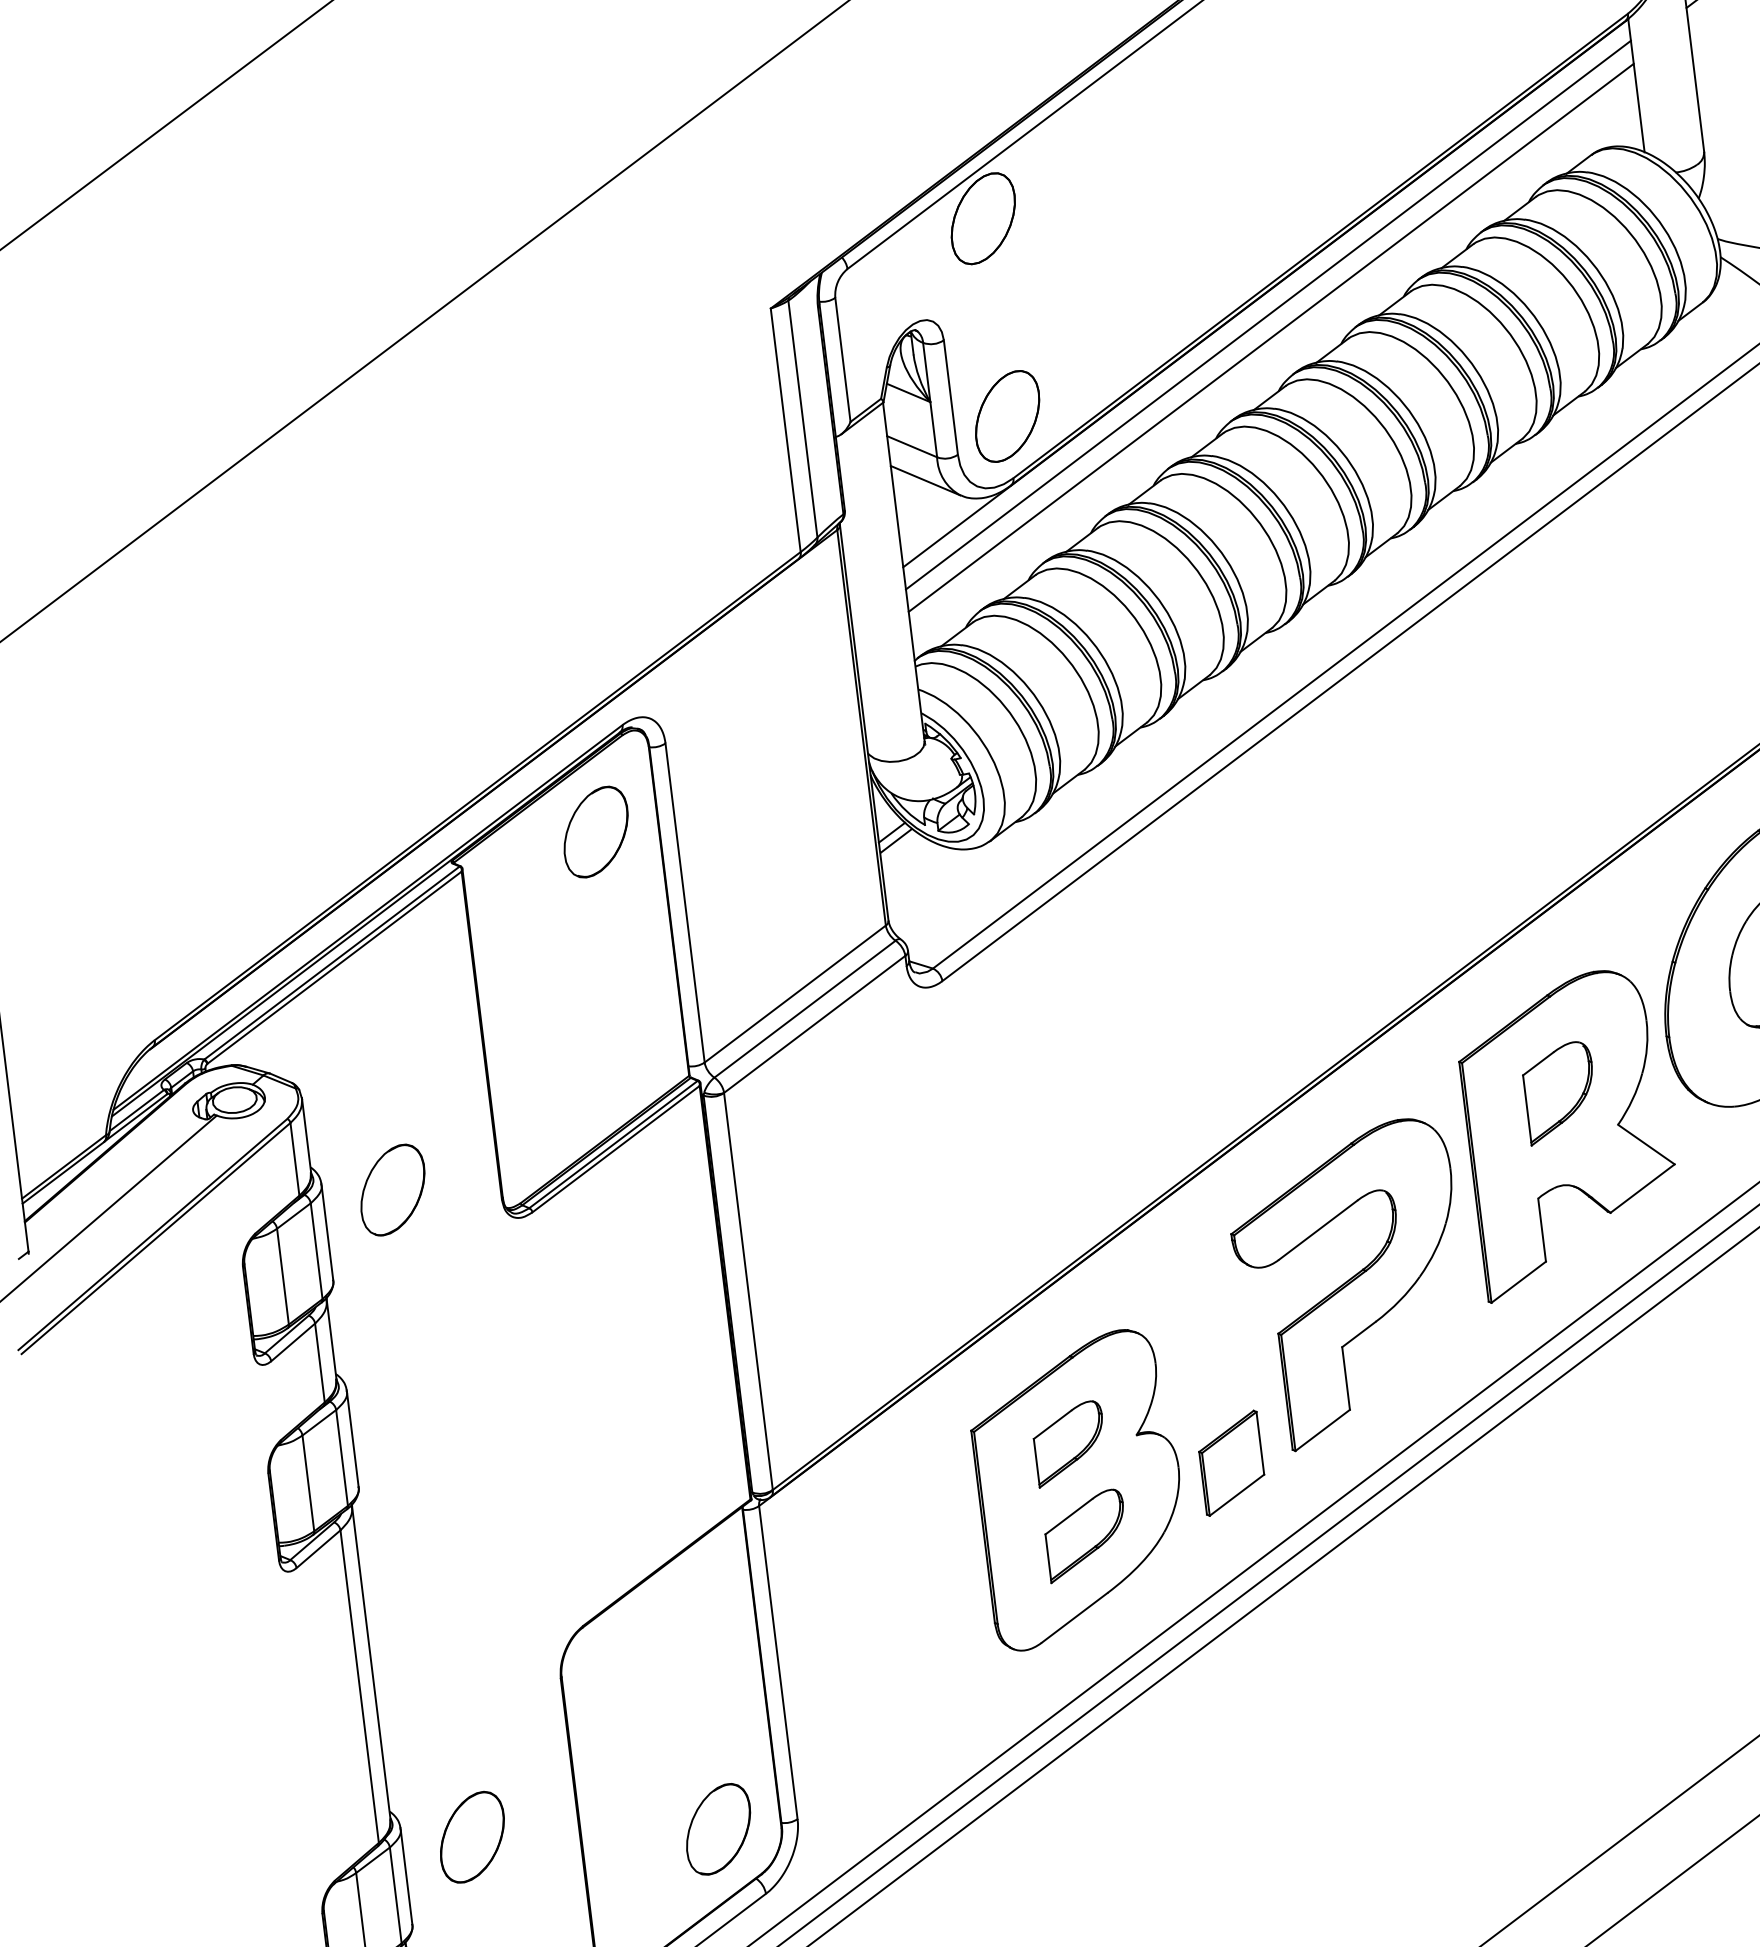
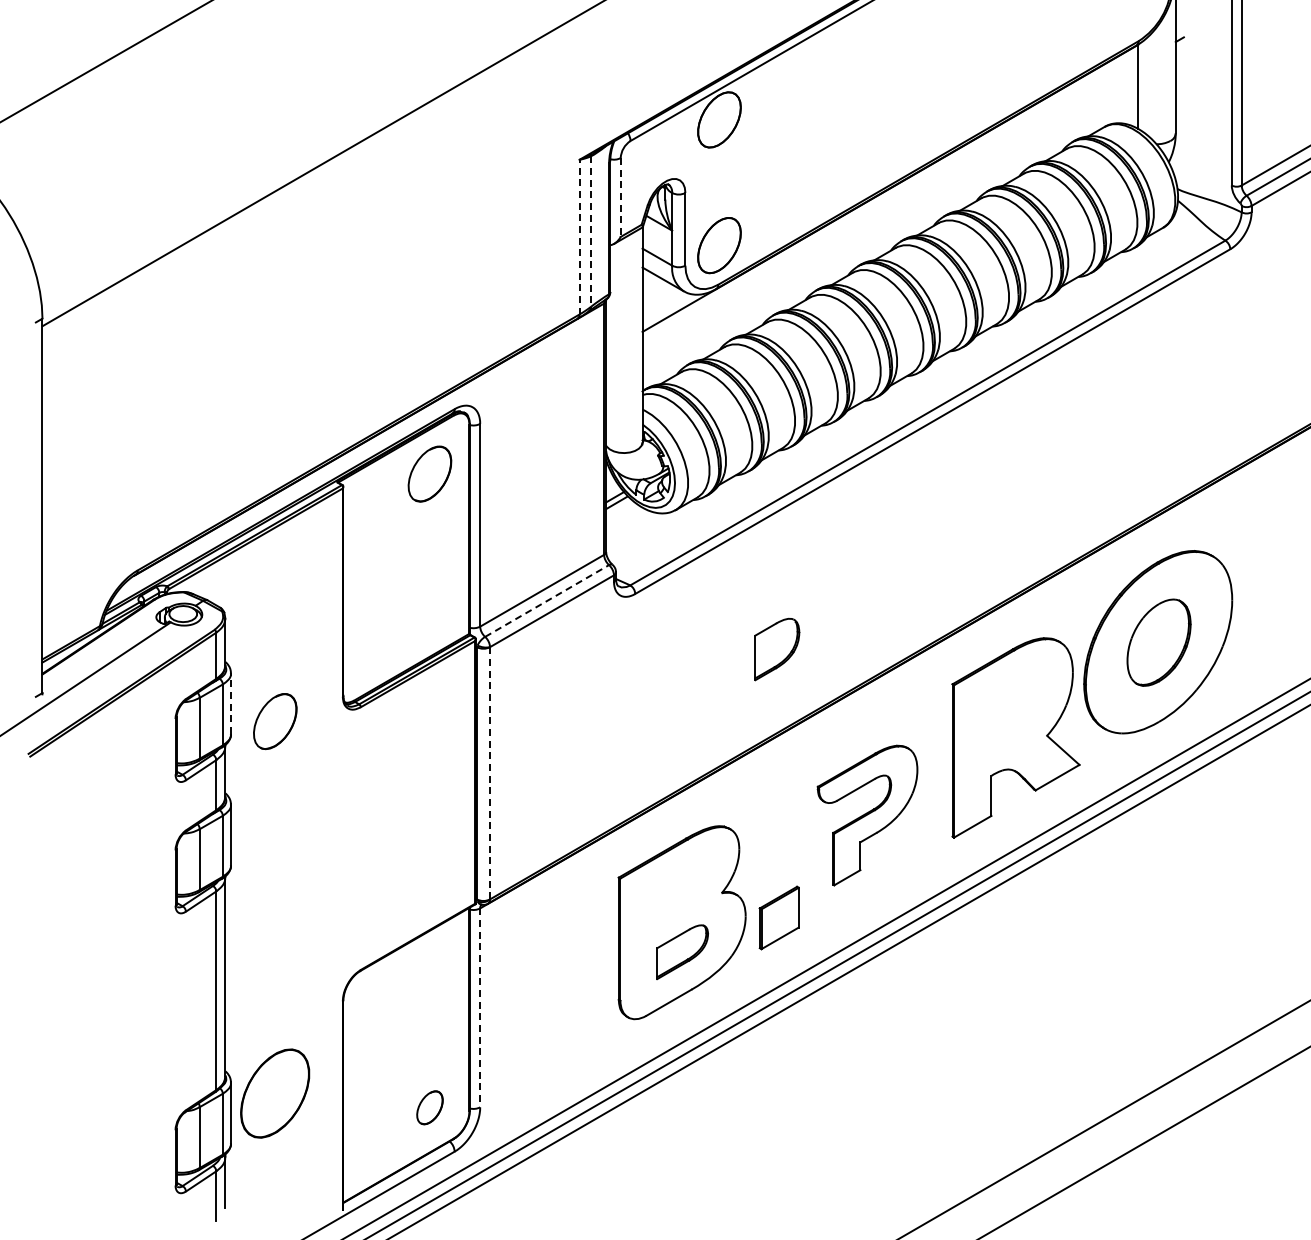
line: (1268, 315) -> (890, 202), removed
line: (1271, 337) -> (890, 216), removed
line: (842, 361) -> (620, 198), solid -> dashed
line: (803, 419) -> (591, 231), solid -> dashed
line: (785, 429) -> (579, 236), solid -> dashed
line: (805, 1009) -> (547, 601), solid -> dashed
part: (1560, 1093) -> (777, 649), moved
part: (393, 1189) -> (275, 721), moved
line: (328, 1231) -> (231, 703), solid -> dashed
part: (1350, 1284) -> (867, 815), size x0.7
line: (749, 1290) -> (490, 772), solid -> dashed
part: (1069, 1444) -> (679, 893), removed
line: (778, 1663) -> (480, 1008), solid -> dashed
part: (717, 1829) -> (429, 1107), size x0.6
part: (472, 1836) -> (275, 1093), size x1.6

